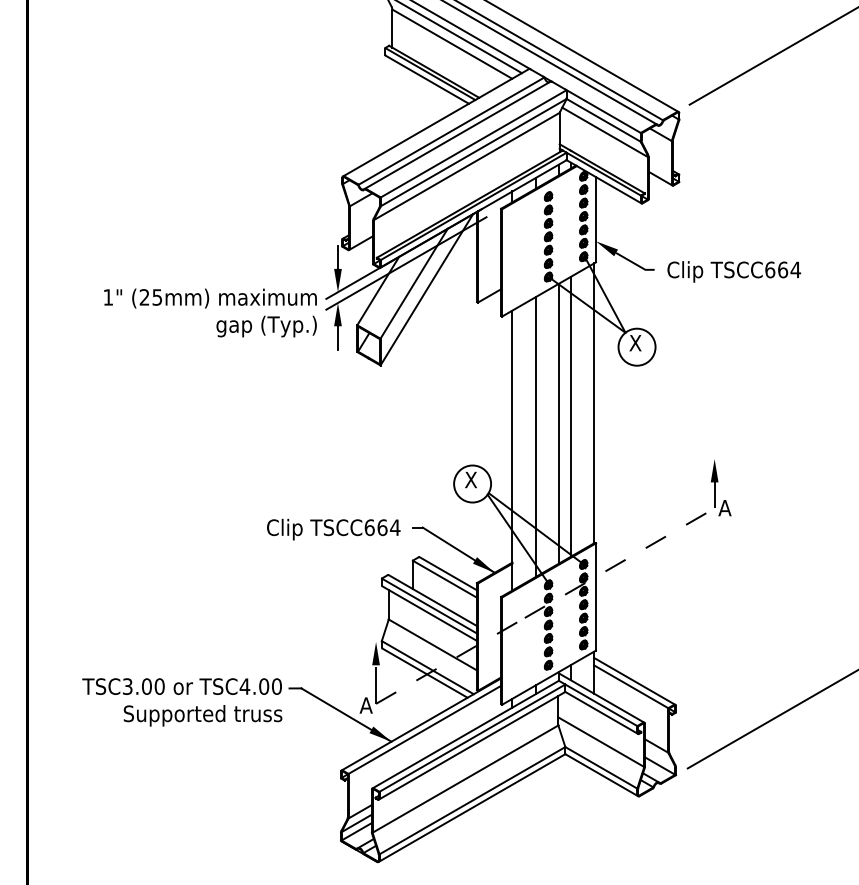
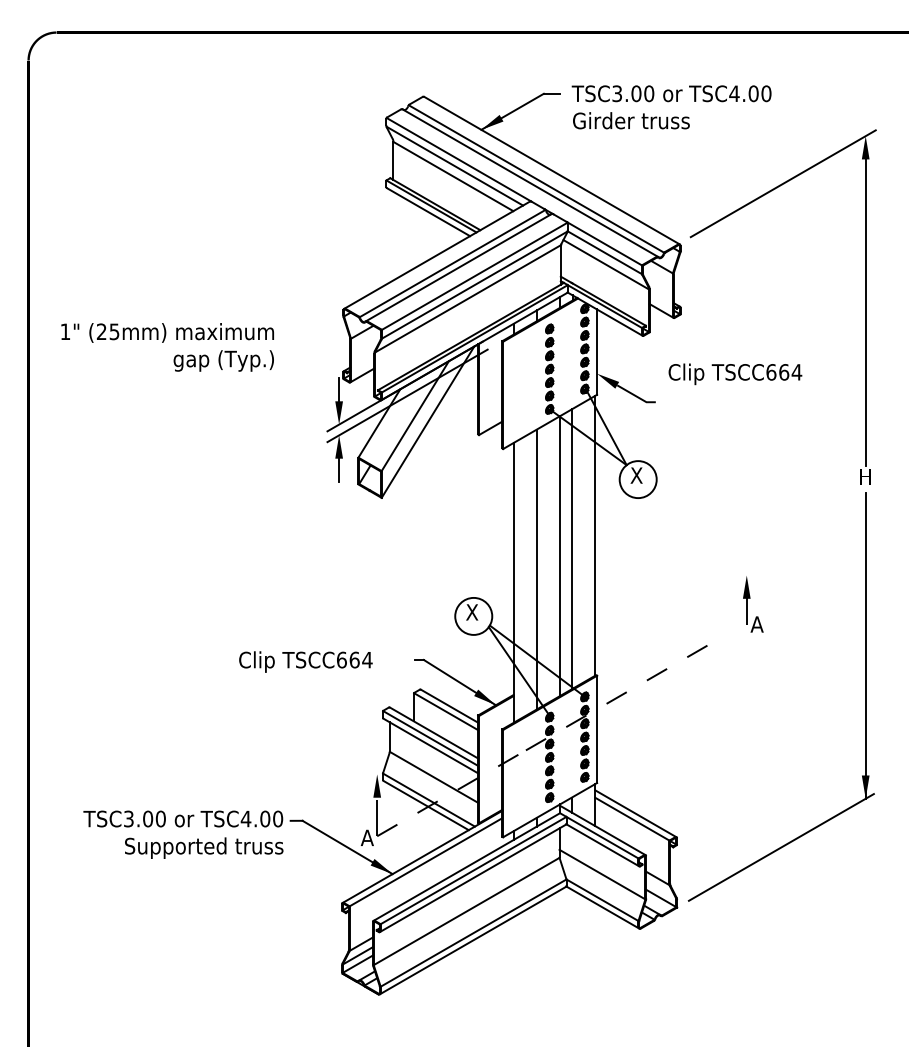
text: (734, 272) -> (735, 374), moved
text: (210, 313) -> (167, 347), moved
part: (721, 488) -> (753, 604), moved
text: (333, 529) -> (305, 661), moved

